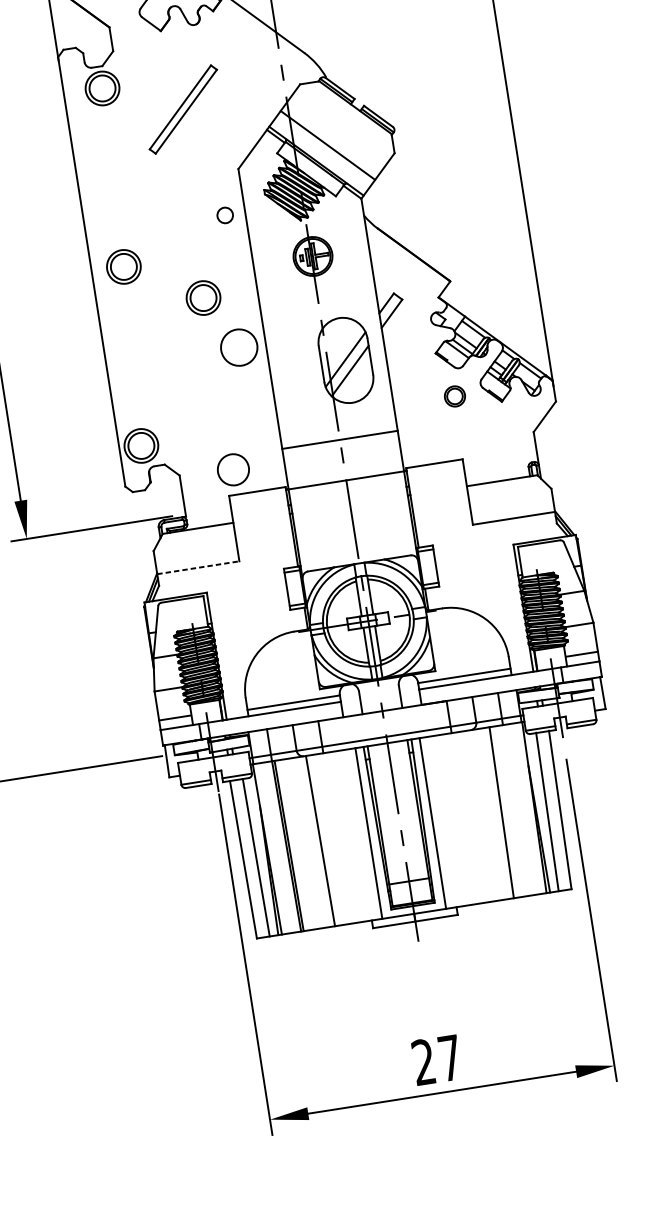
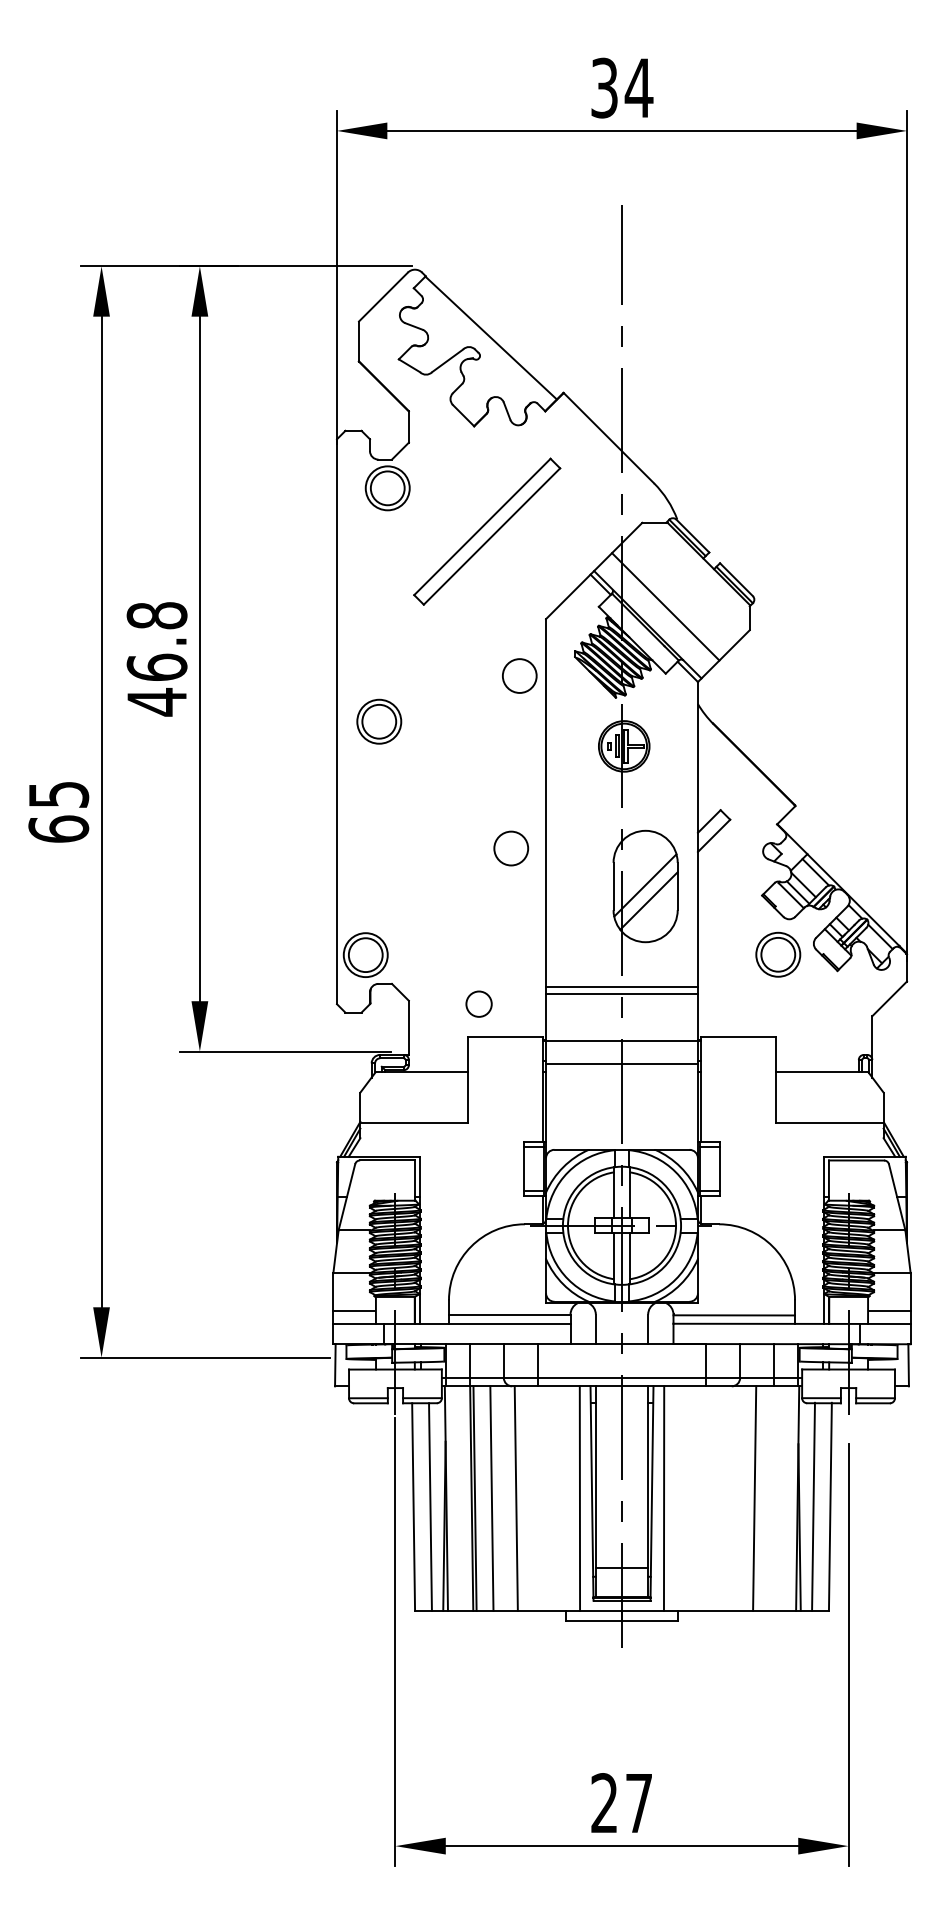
part: (183, 109) -> (487, 531), size x1.43
circle: (224, 215) -> (519, 675), size x1.67
part: (203, 297) -> (475, 777), removed
circle: (239, 347) -> (511, 848), size x0.71
part: (455, 396) -> (778, 954), size x1.67
line: (340, 445) -> (621, 994), added
circle: (232, 469) -> (478, 1003), size x0.62
line: (348, 498) -> (621, 1064), added
line: (198, 568) -> (414, 1123), dashed -> solid
line: (301, 843) -> (491, 1498), added

